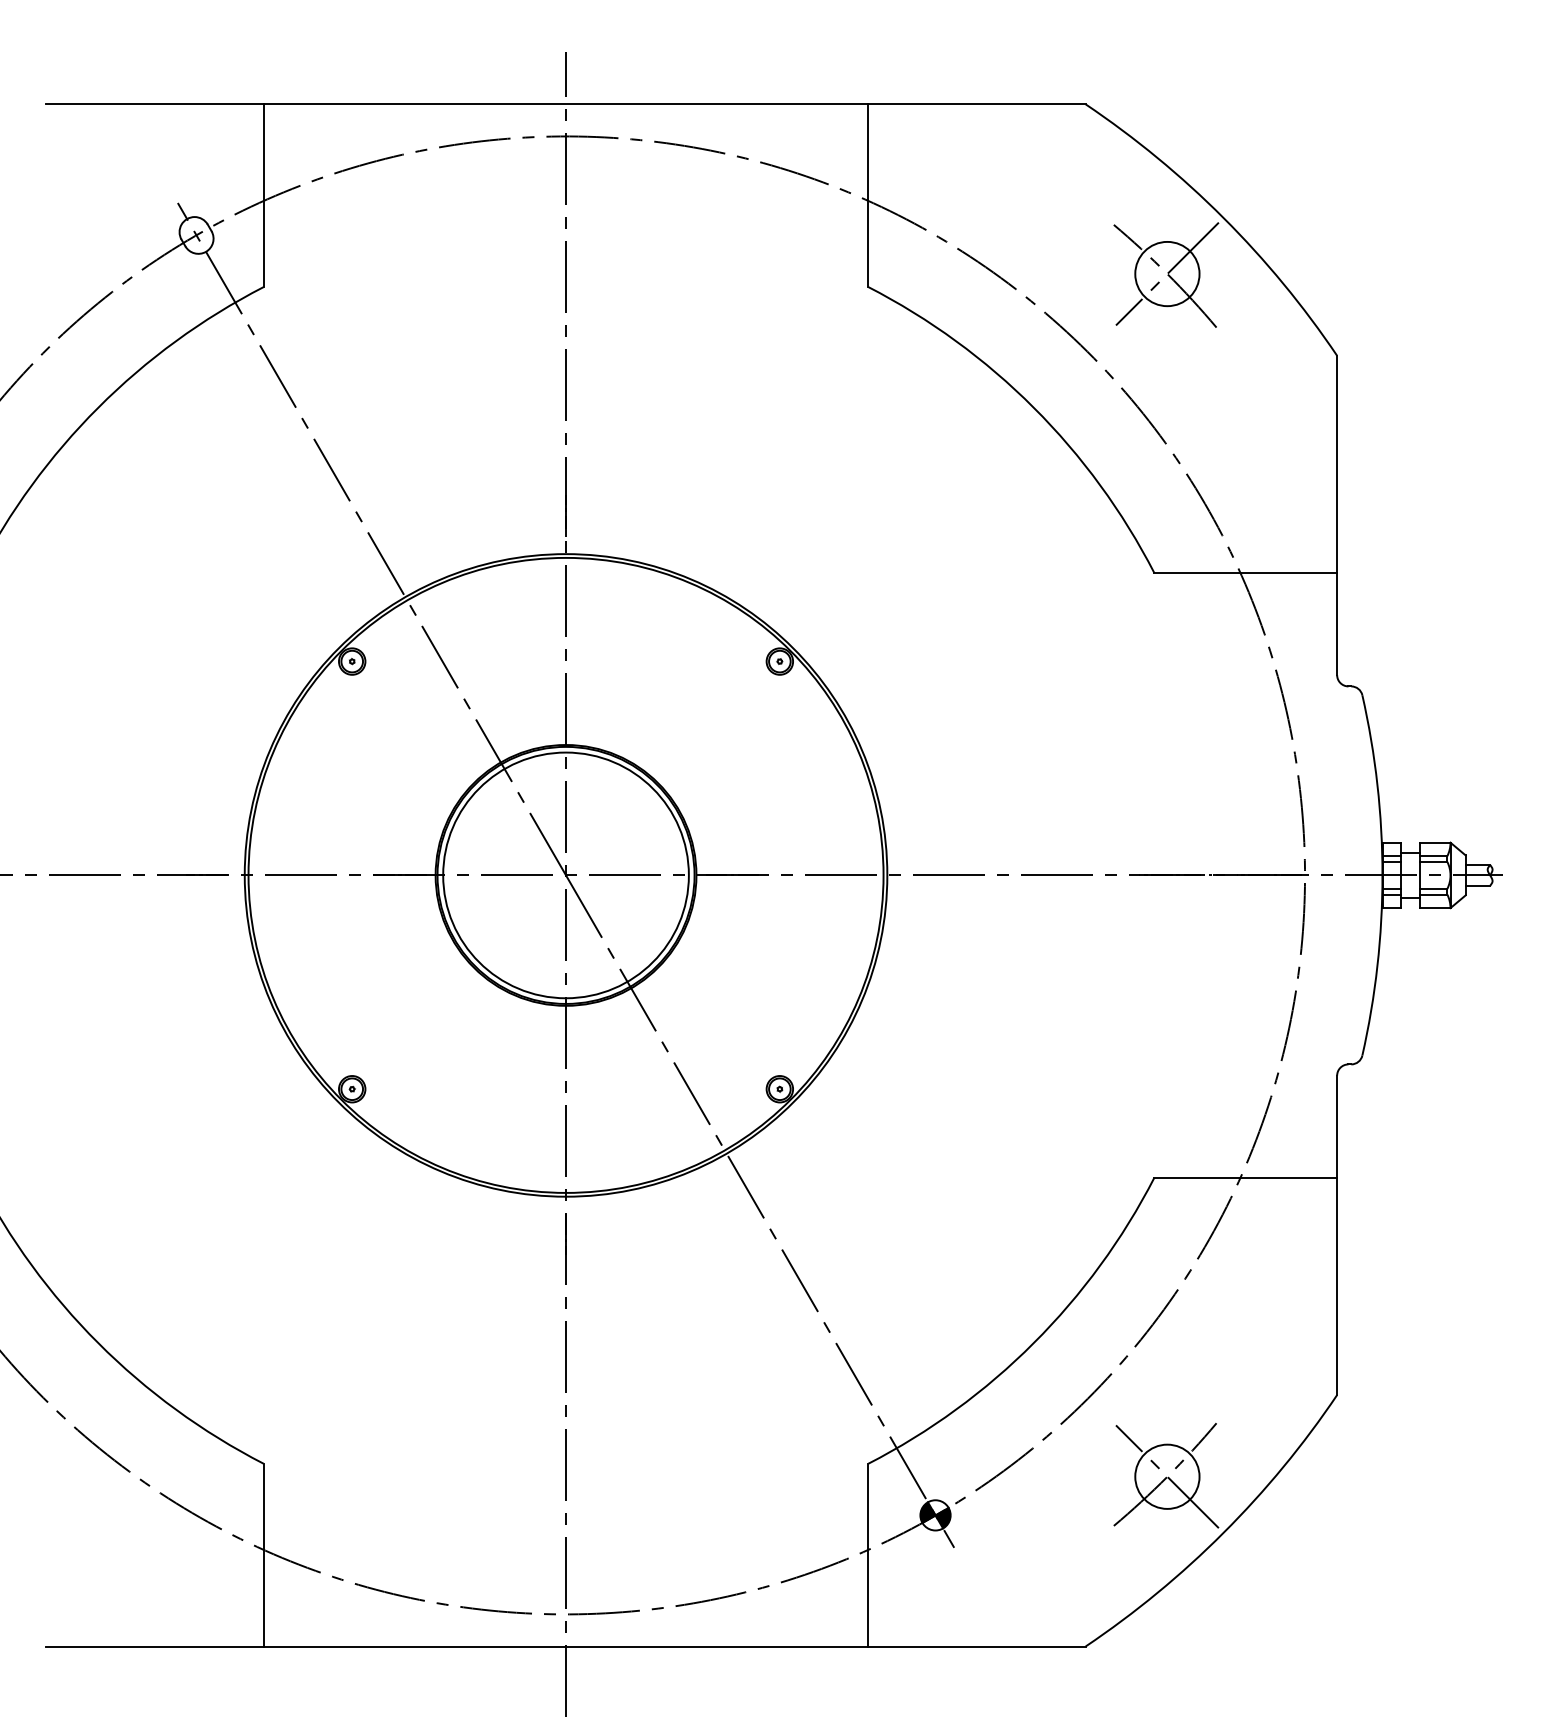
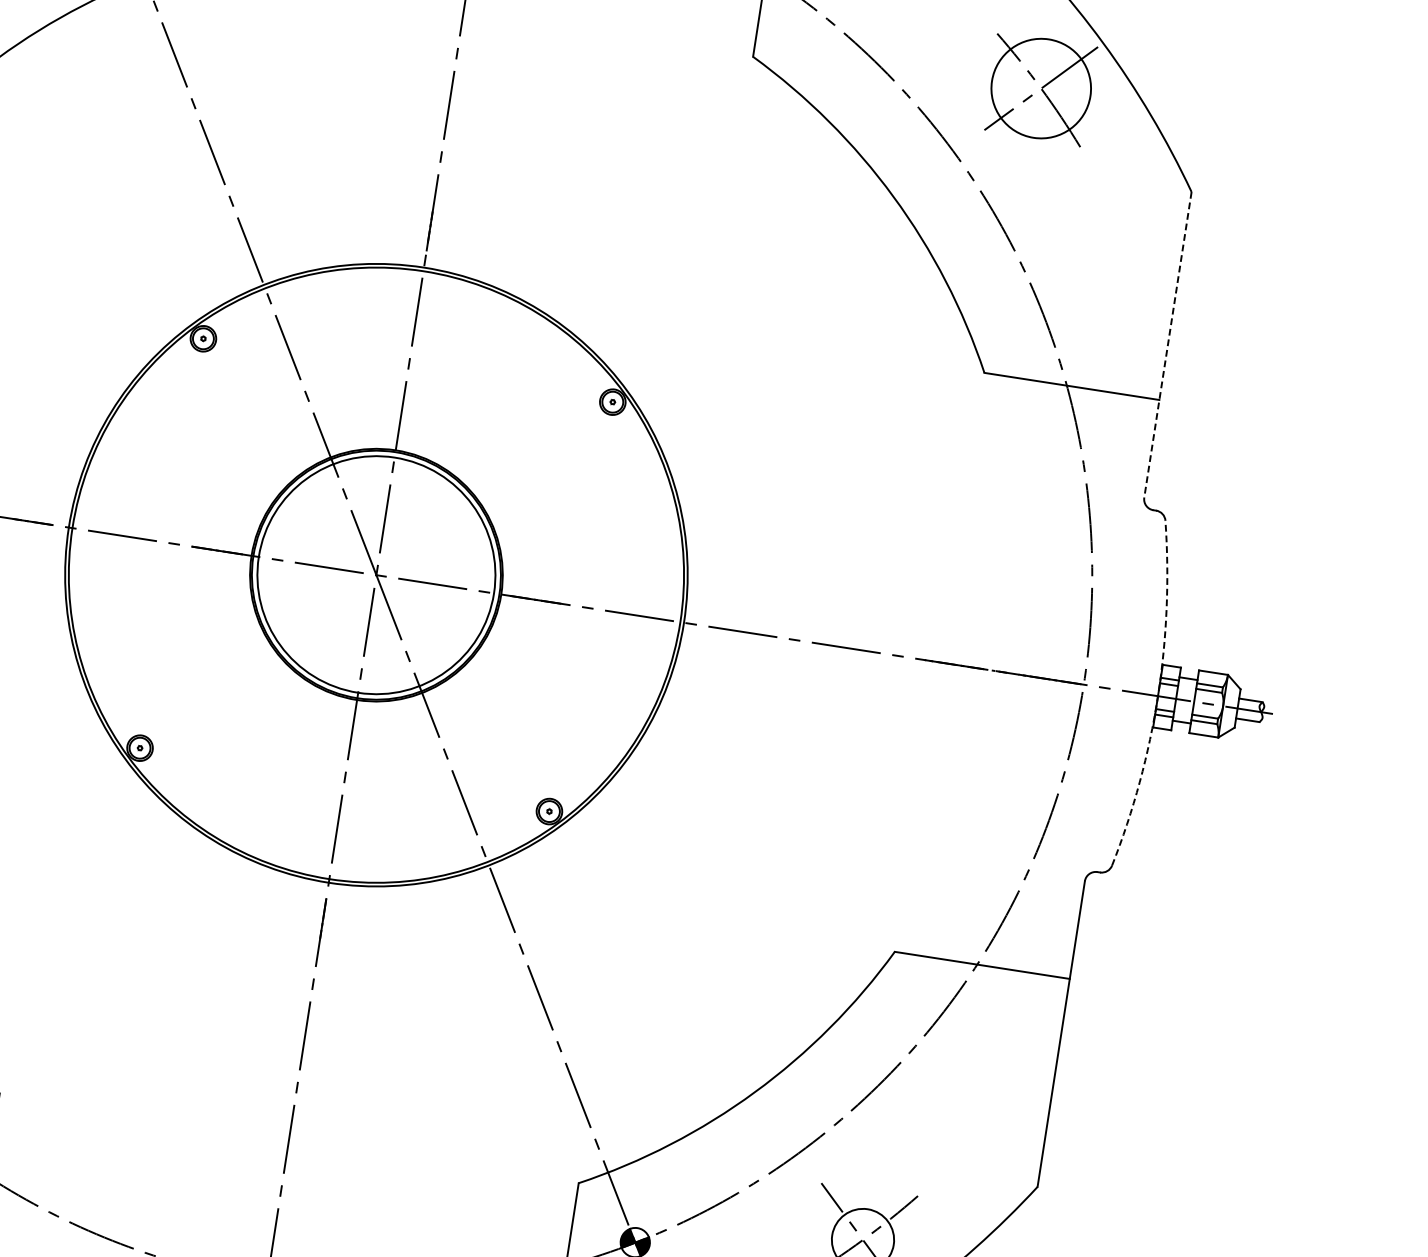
circle: (1167, 273) -> (1041, 88), size x1.6
line: (1337, 515) -> (1168, 344), solid -> dashed
arc: (1382, 875) -> (1158, 696), solid -> dashed

